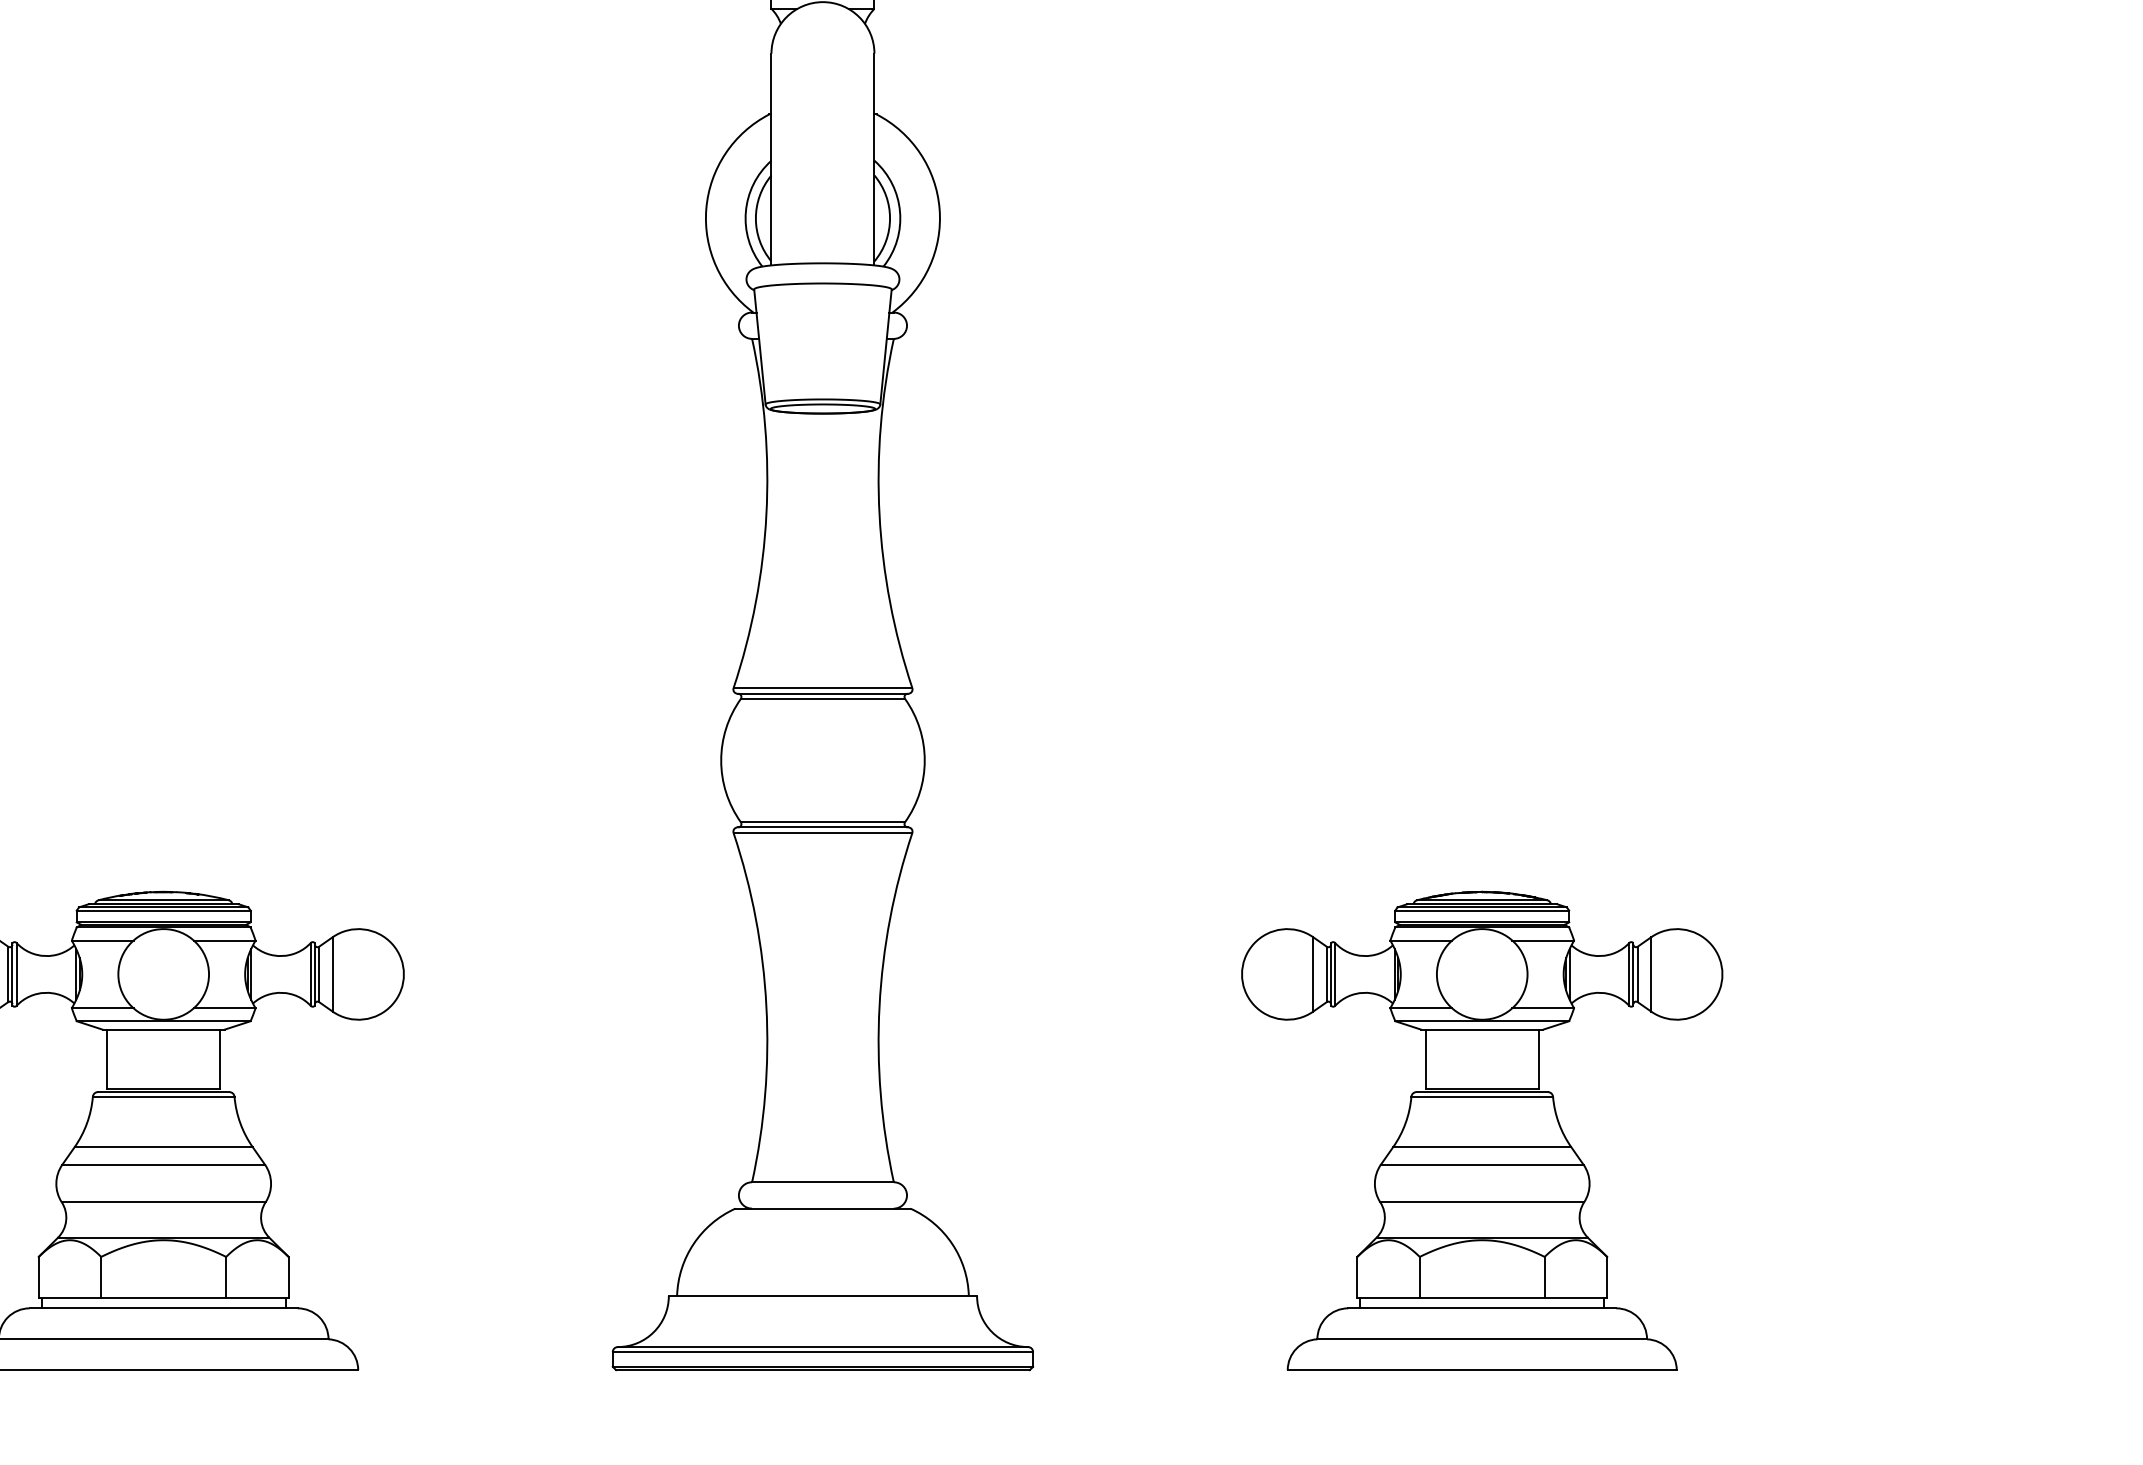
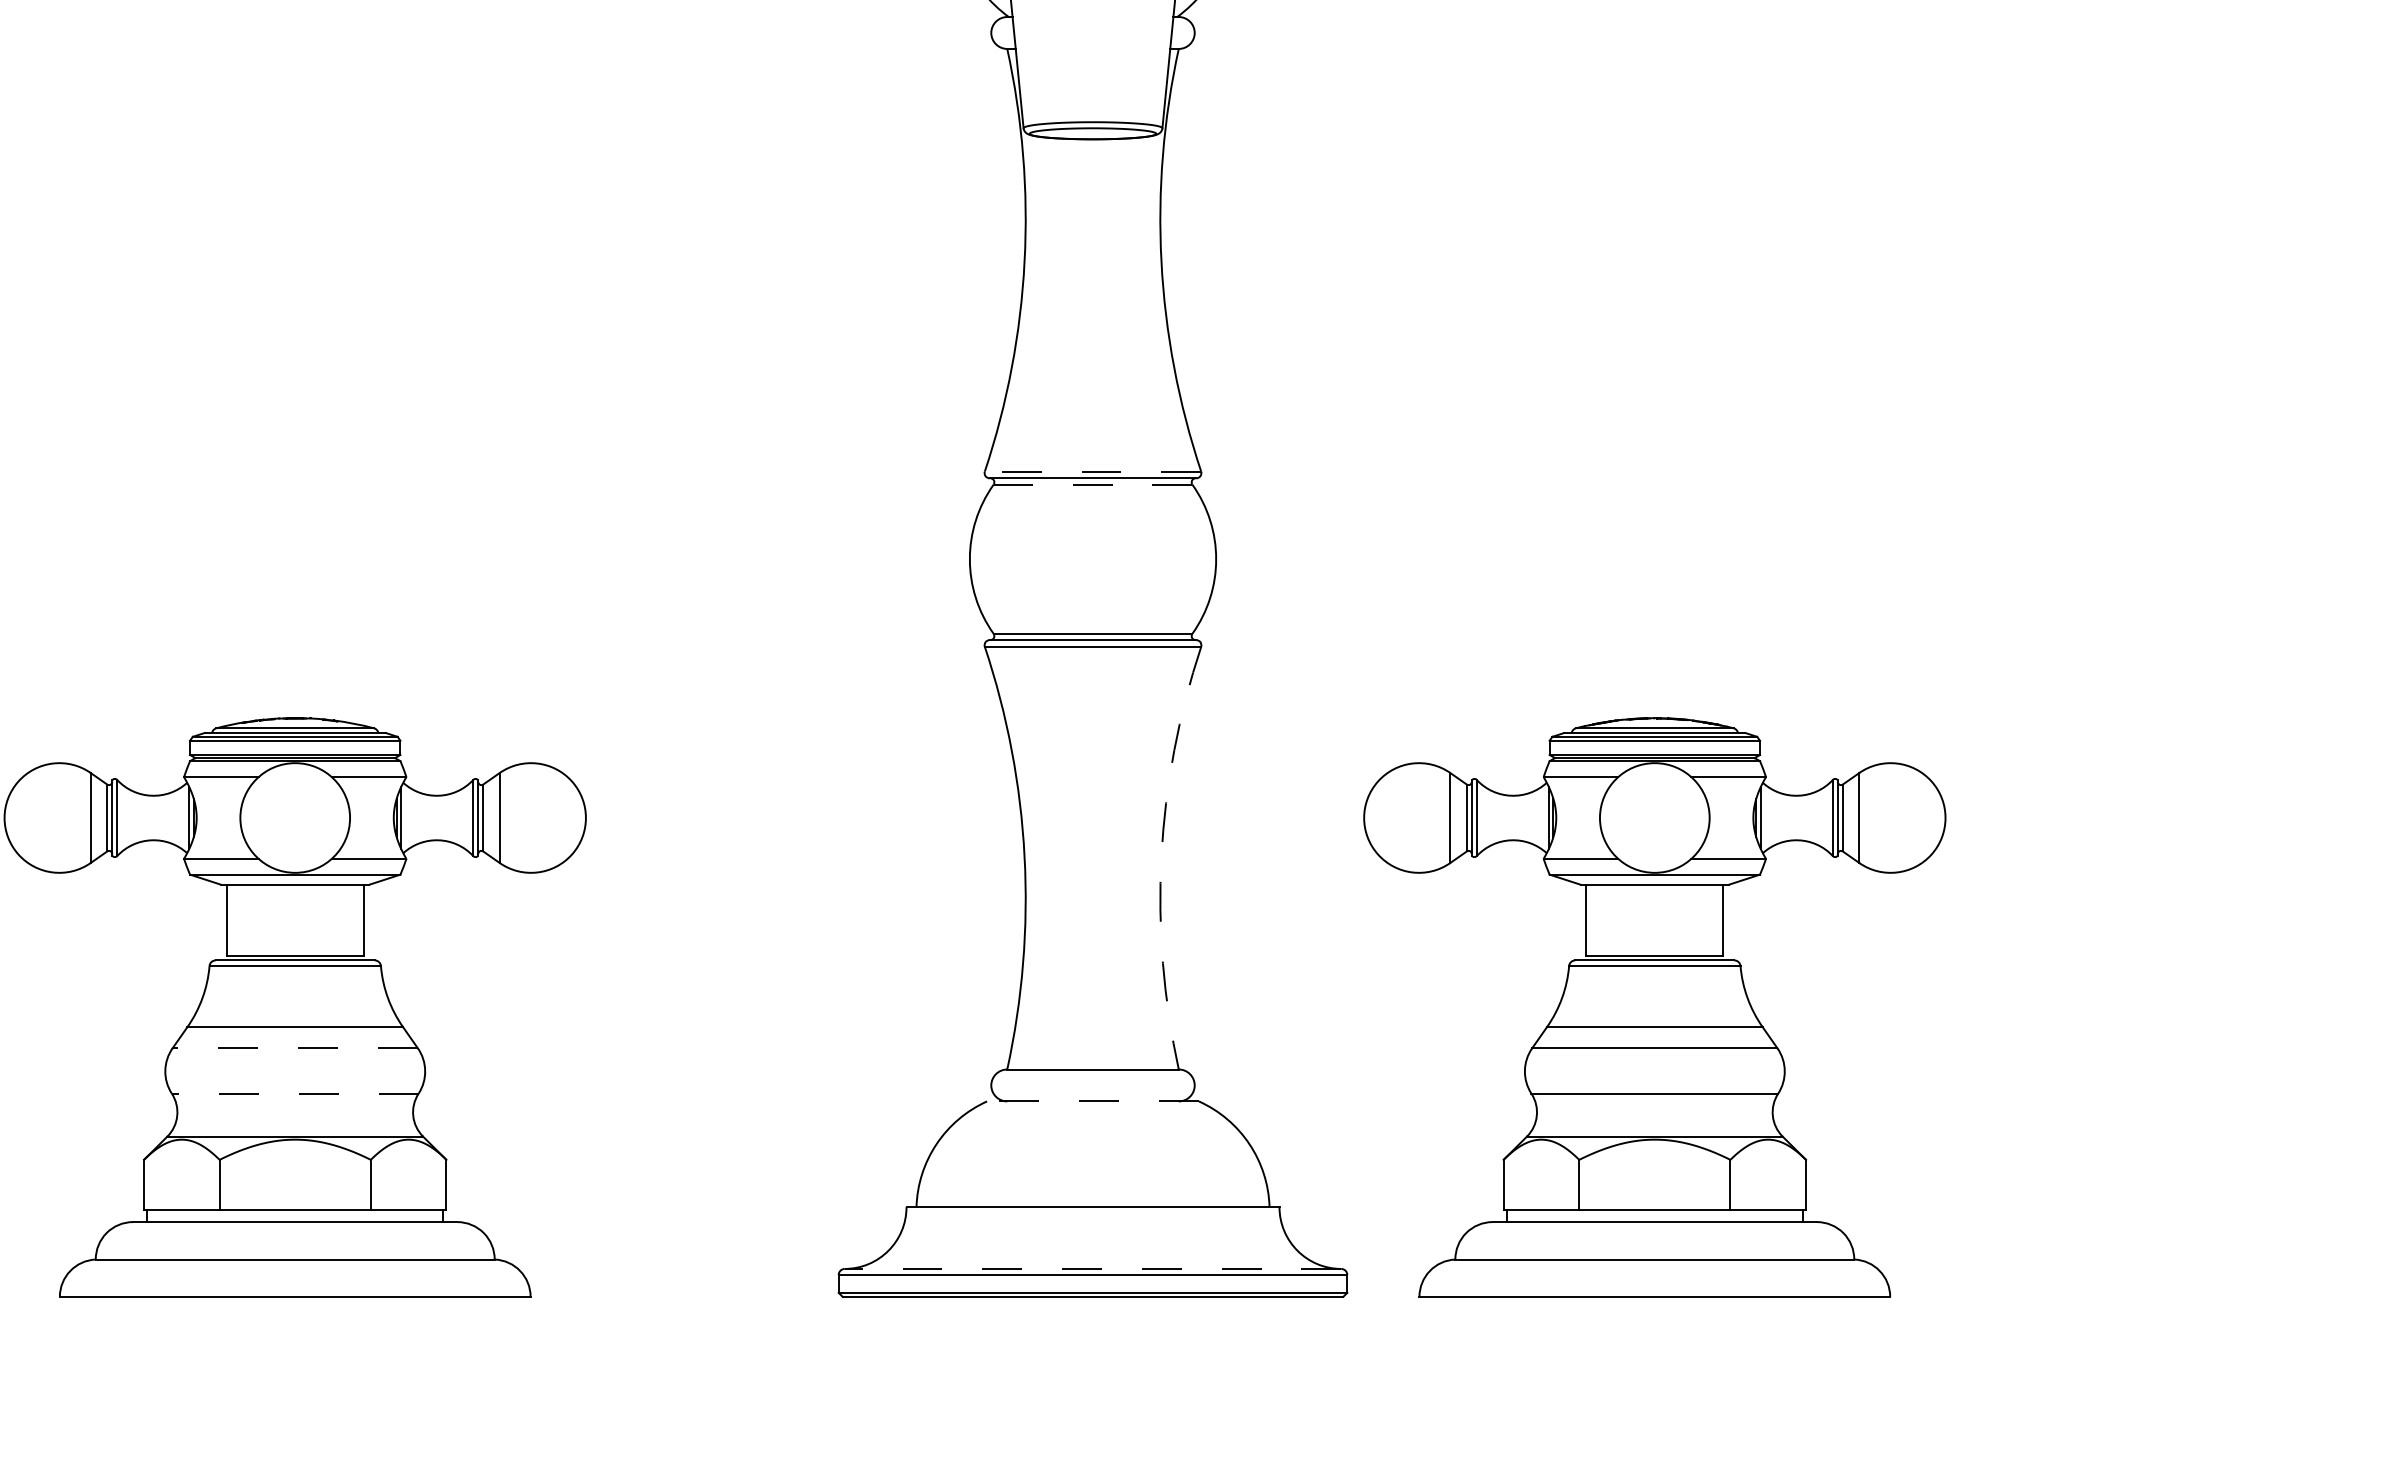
line: (822, 688) -> (1092, 472), solid -> dashed
line: (822, 698) -> (1092, 484), solid -> dashed
arc: (879, 1006) -> (1161, 856), solid -> dashed
part: (1482, 1130) -> (1655, 1006), moved
line: (163, 1164) -> (294, 1048), solid -> dashed
line: (163, 1202) -> (294, 1093), solid -> dashed
line: (822, 1208) -> (1092, 1101), solid -> dashed
line: (822, 1347) -> (1092, 1269), solid -> dashed

